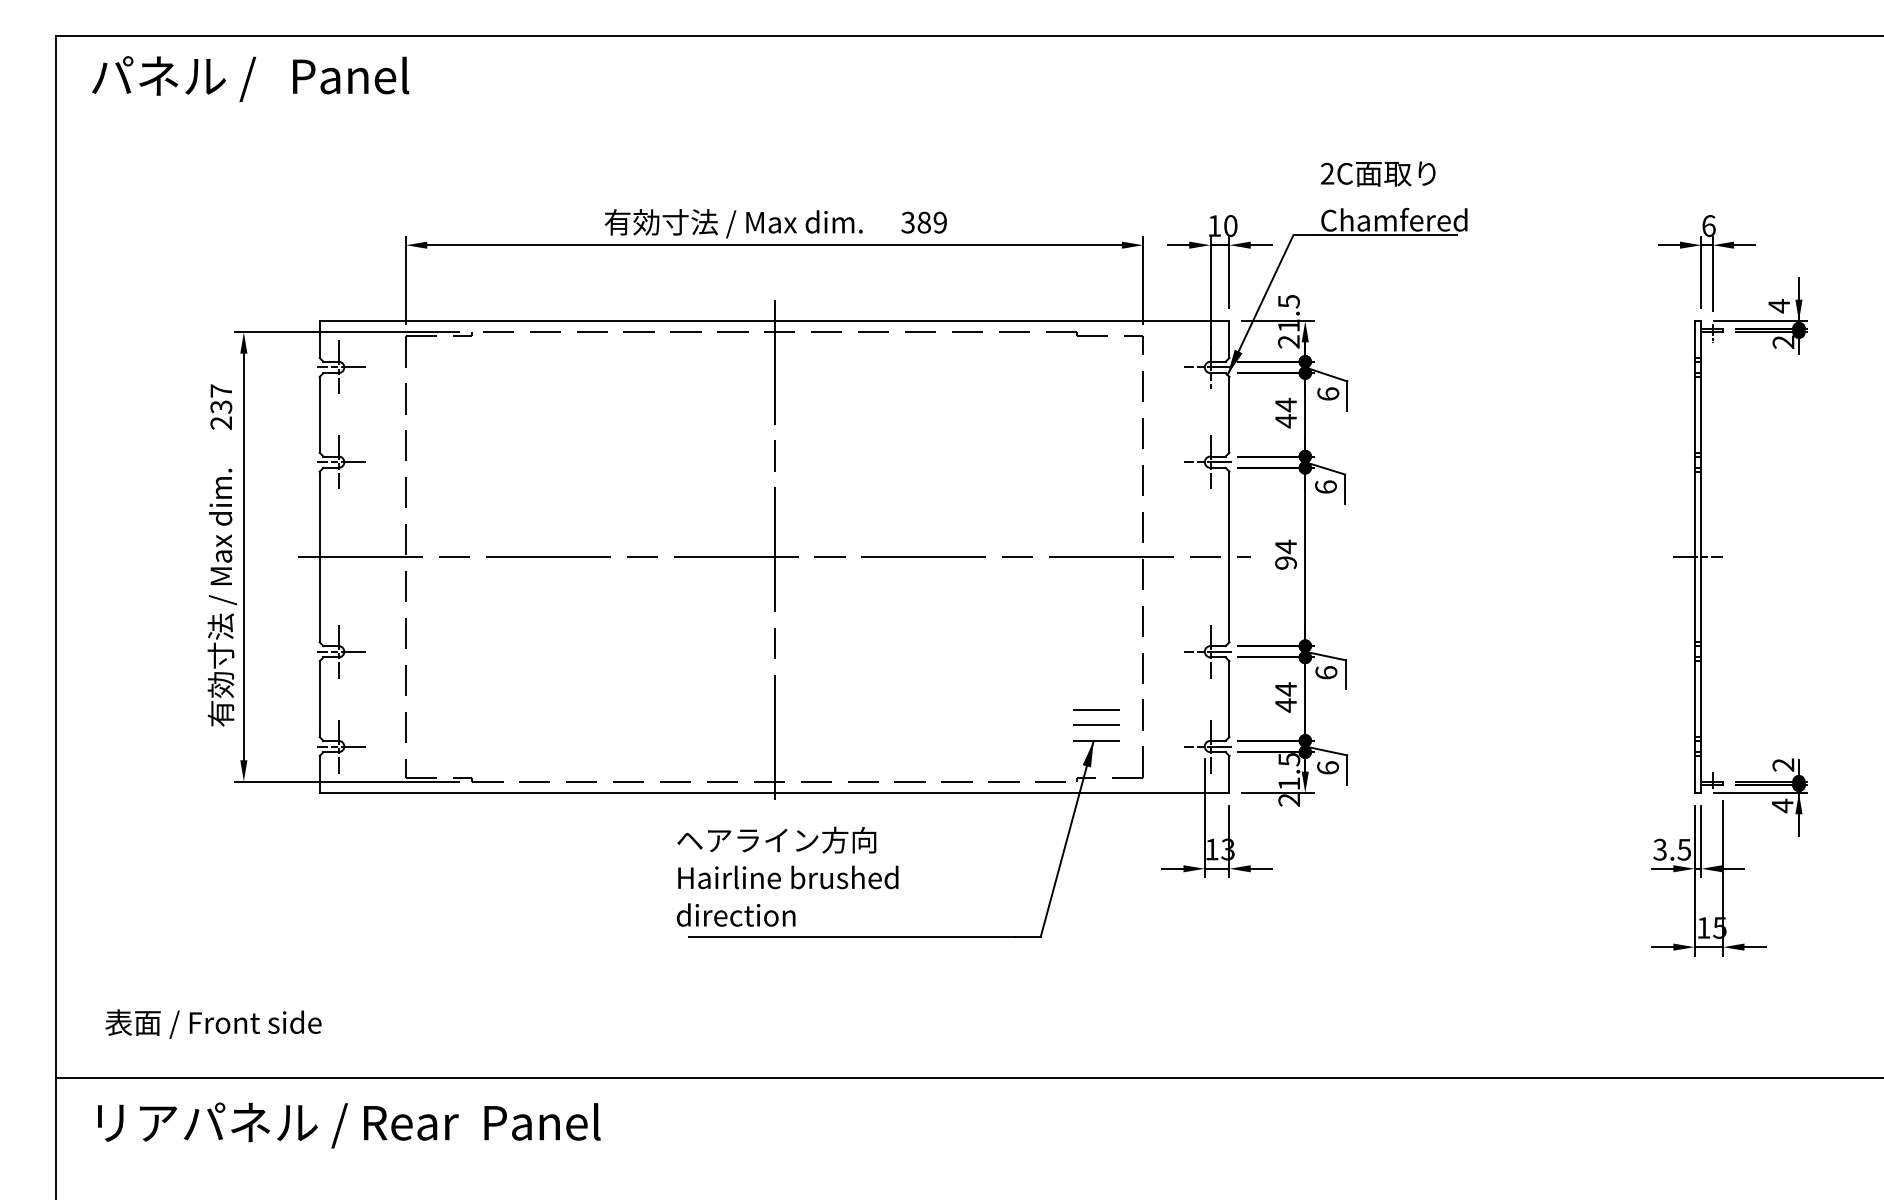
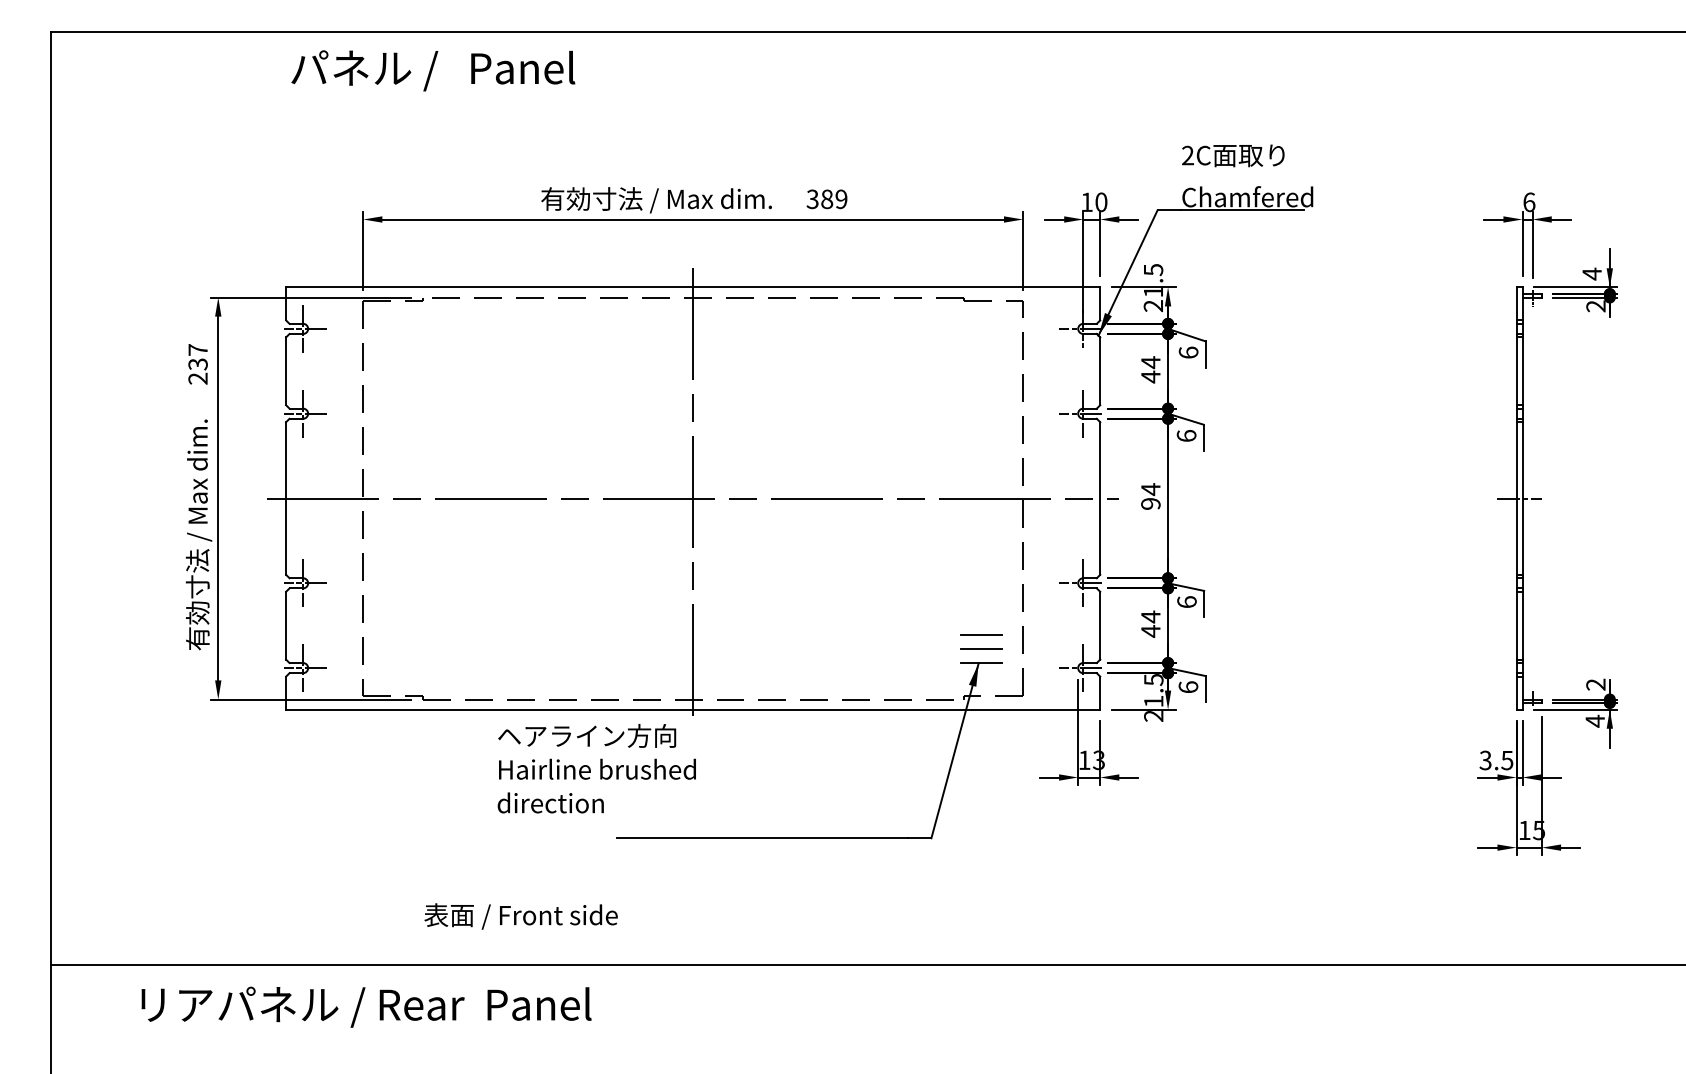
text: (250, 78) -> (433, 70), moved
text: (787, 876) -> (596, 768), moved
text: (212, 1024) -> (520, 916), moved
text: (349, 1124) -> (366, 1006), moved

